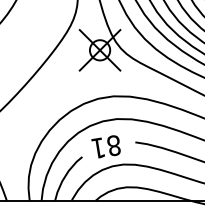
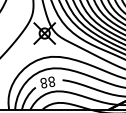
text: (97, 147) -> (43, 82), 81 -> 88

